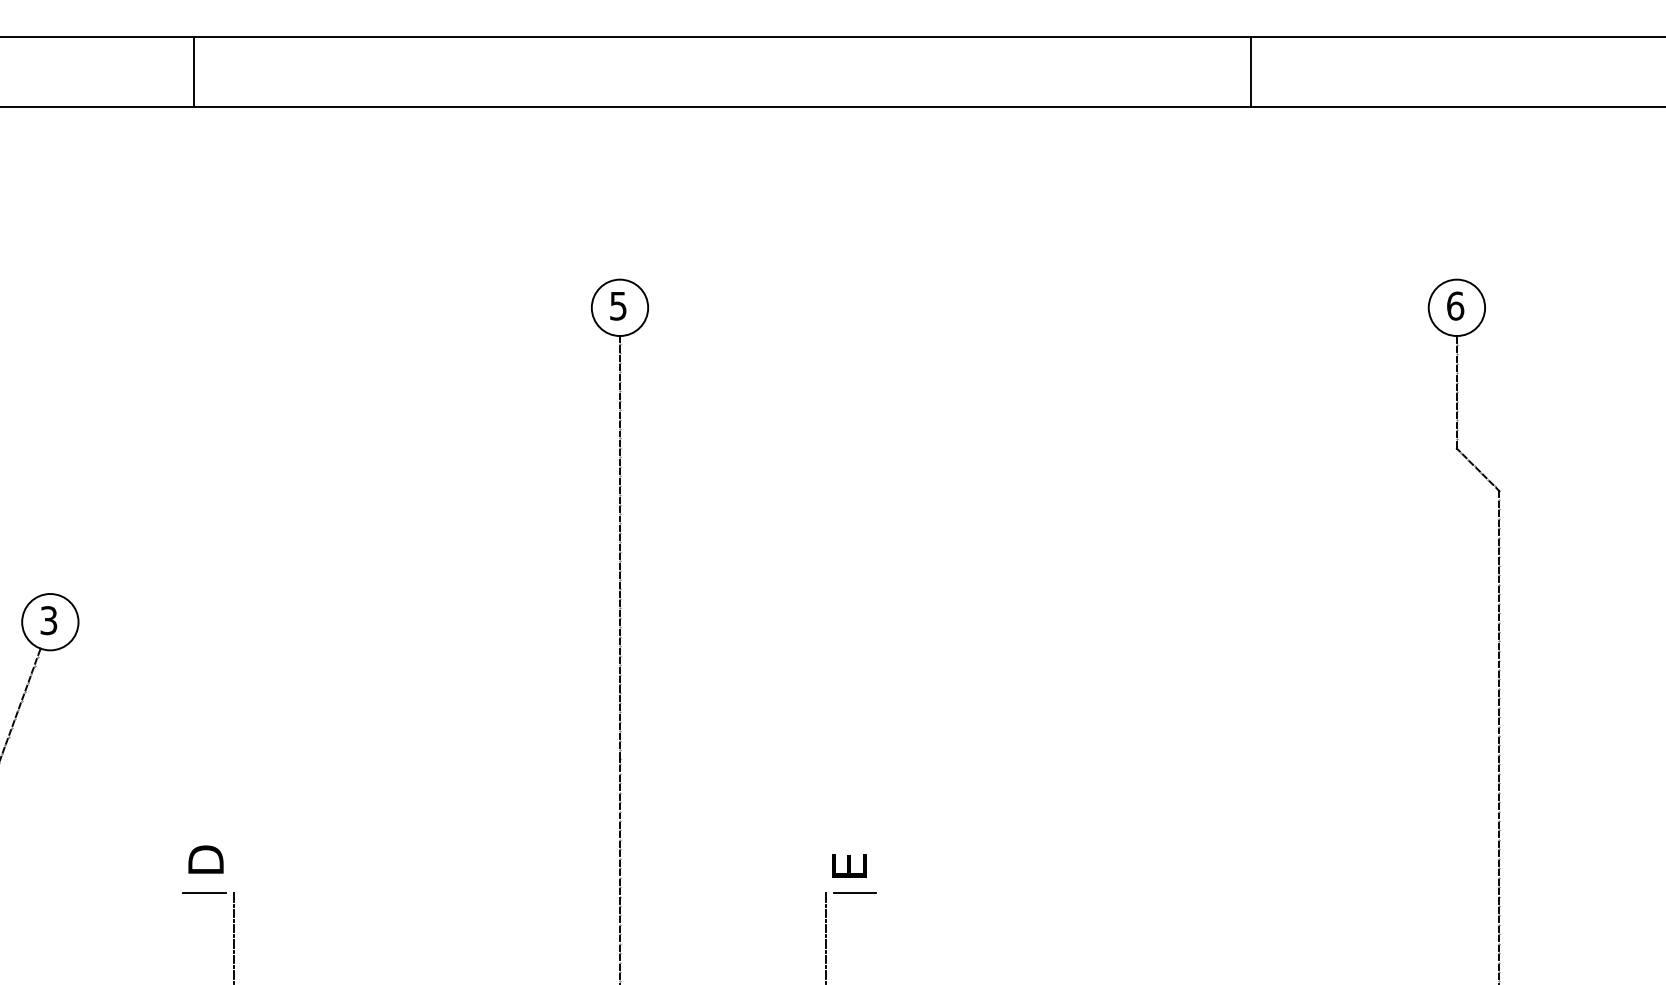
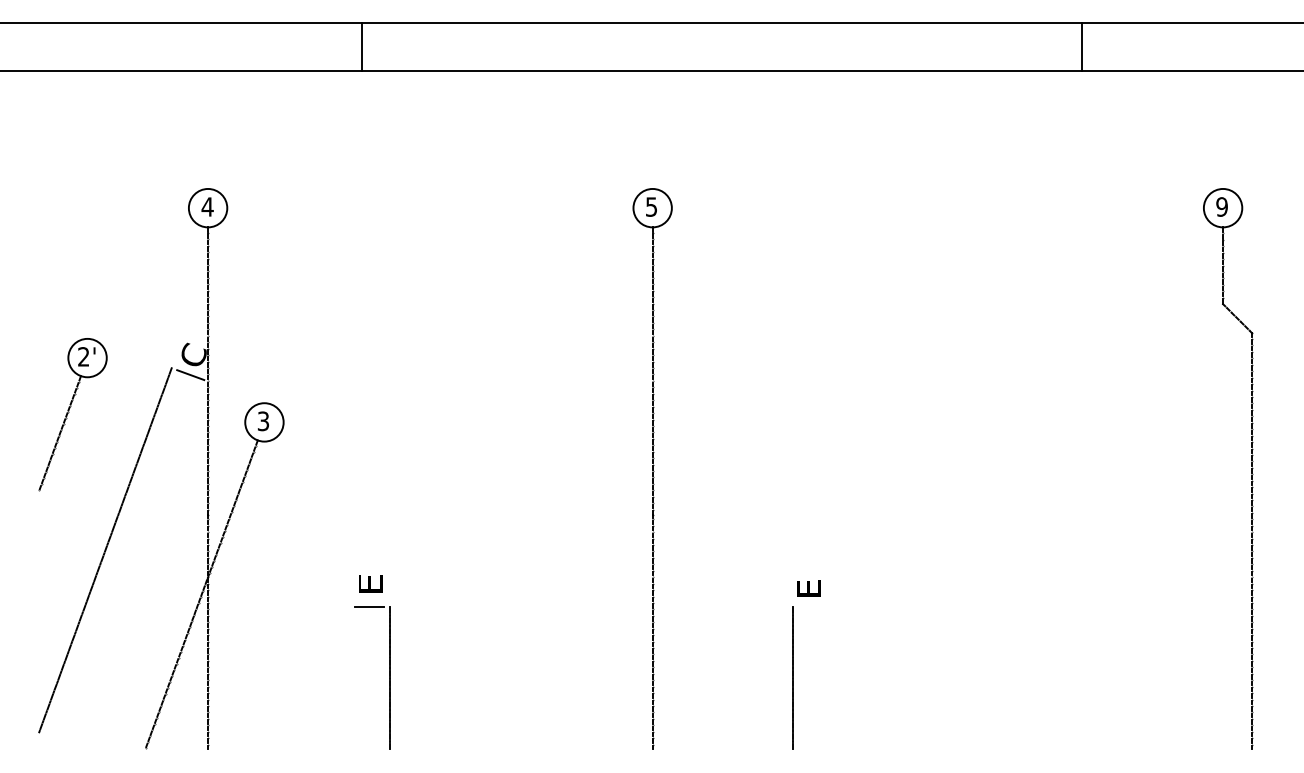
text: (1456, 305) -> (1222, 206), 6 -> 9
text: (205, 858) -> (370, 583), D -> E
line: (854, 892) -> (812, 606), removed

